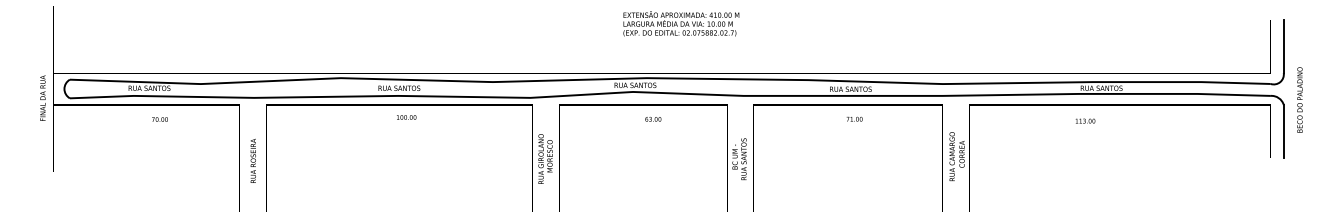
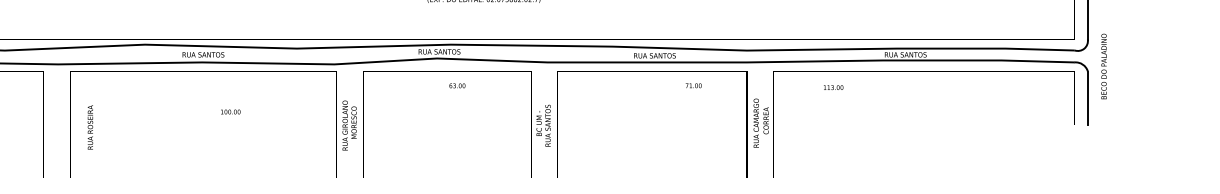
text: (406, 117) -> (230, 112), moved
text: (854, 118) -> (693, 85), moved
text: (1085, 120) -> (833, 87), moved
text: (252, 160) -> (89, 127), moved

